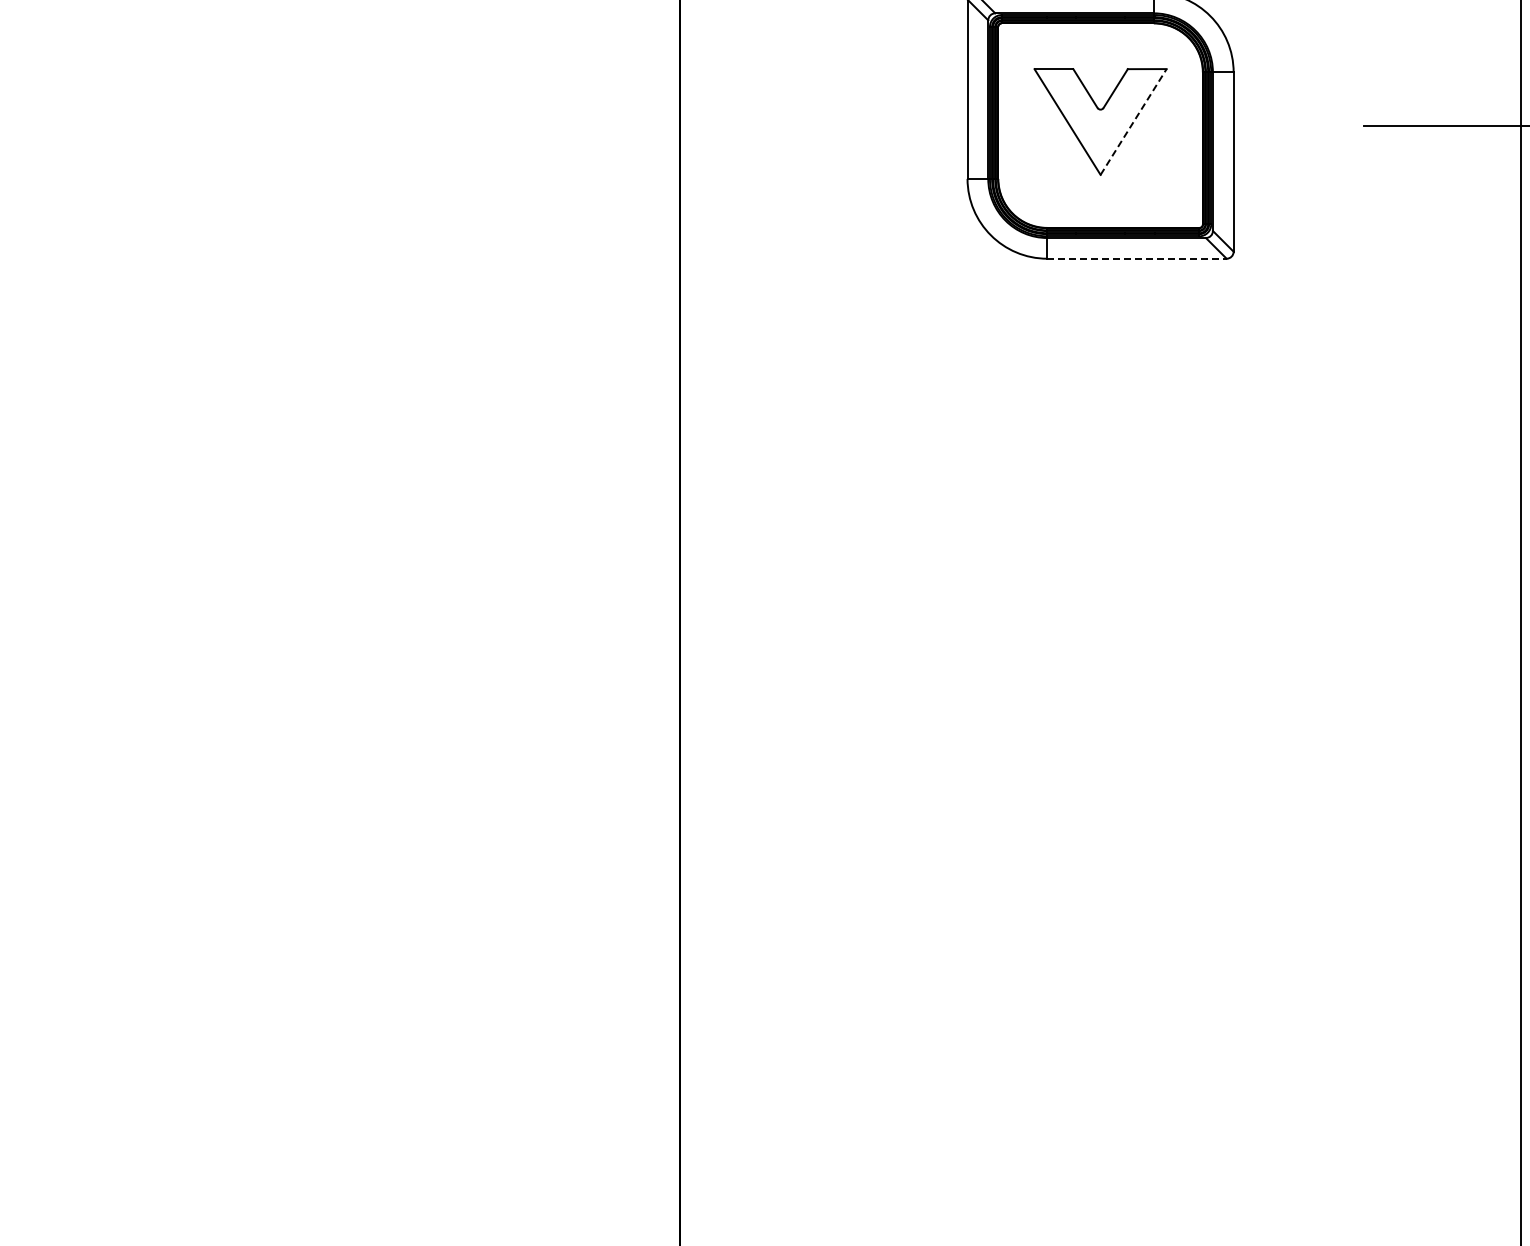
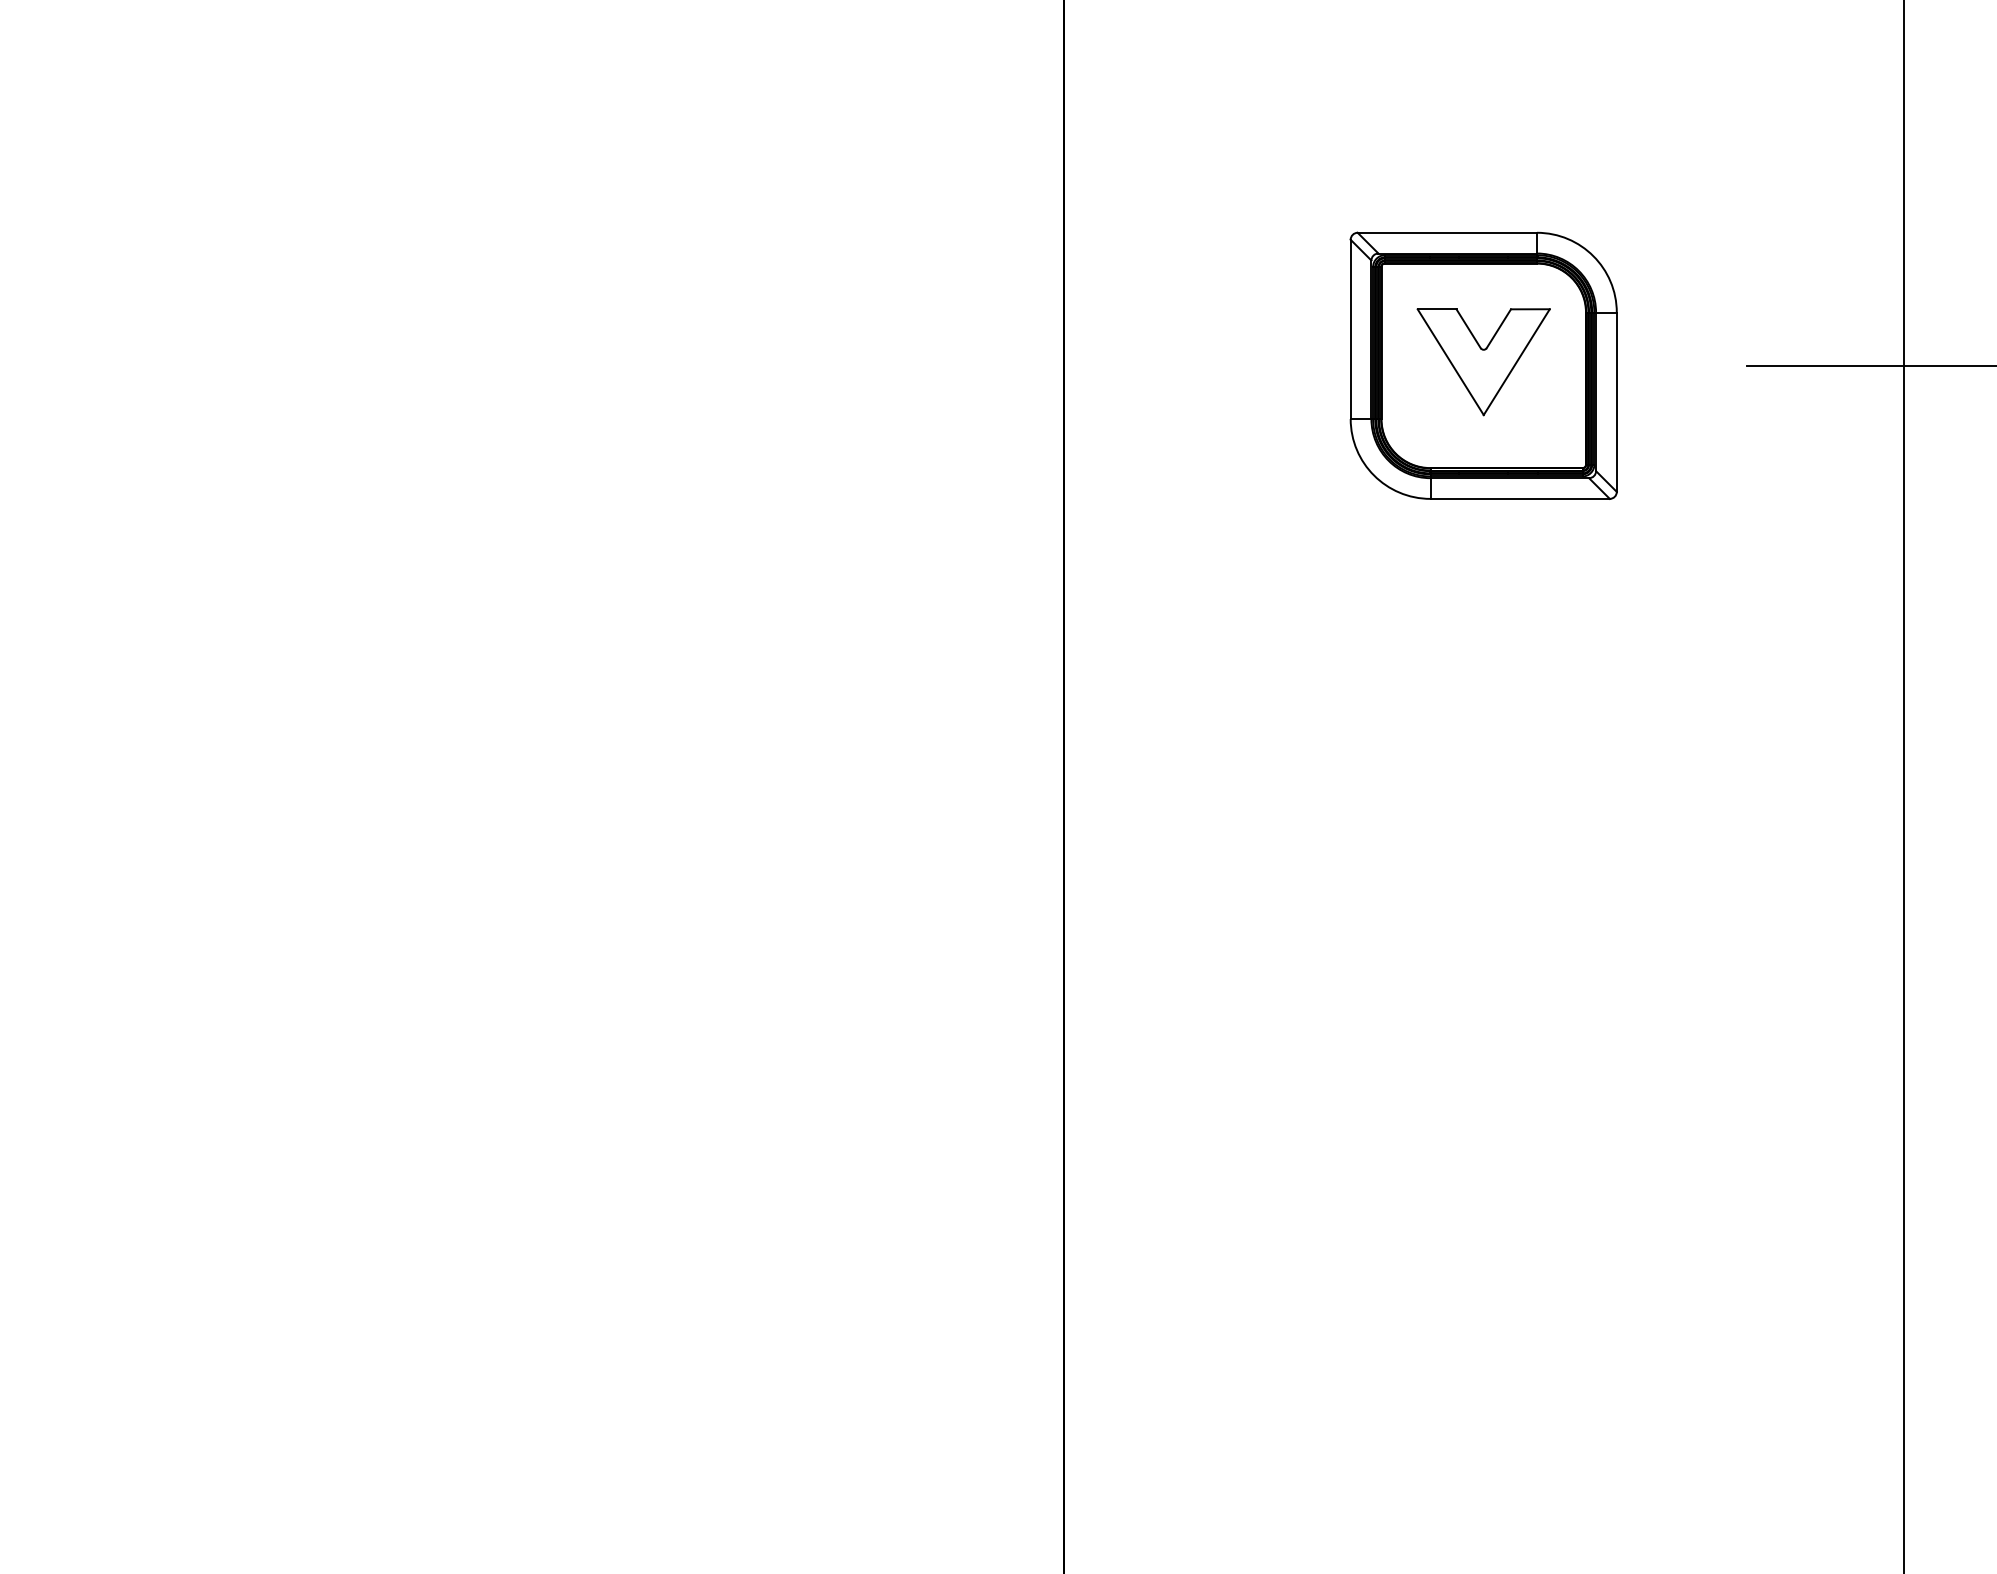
line: (1134, 121) -> (1517, 361), dashed -> solid
line: (1137, 258) -> (1520, 498), dashed -> solid

